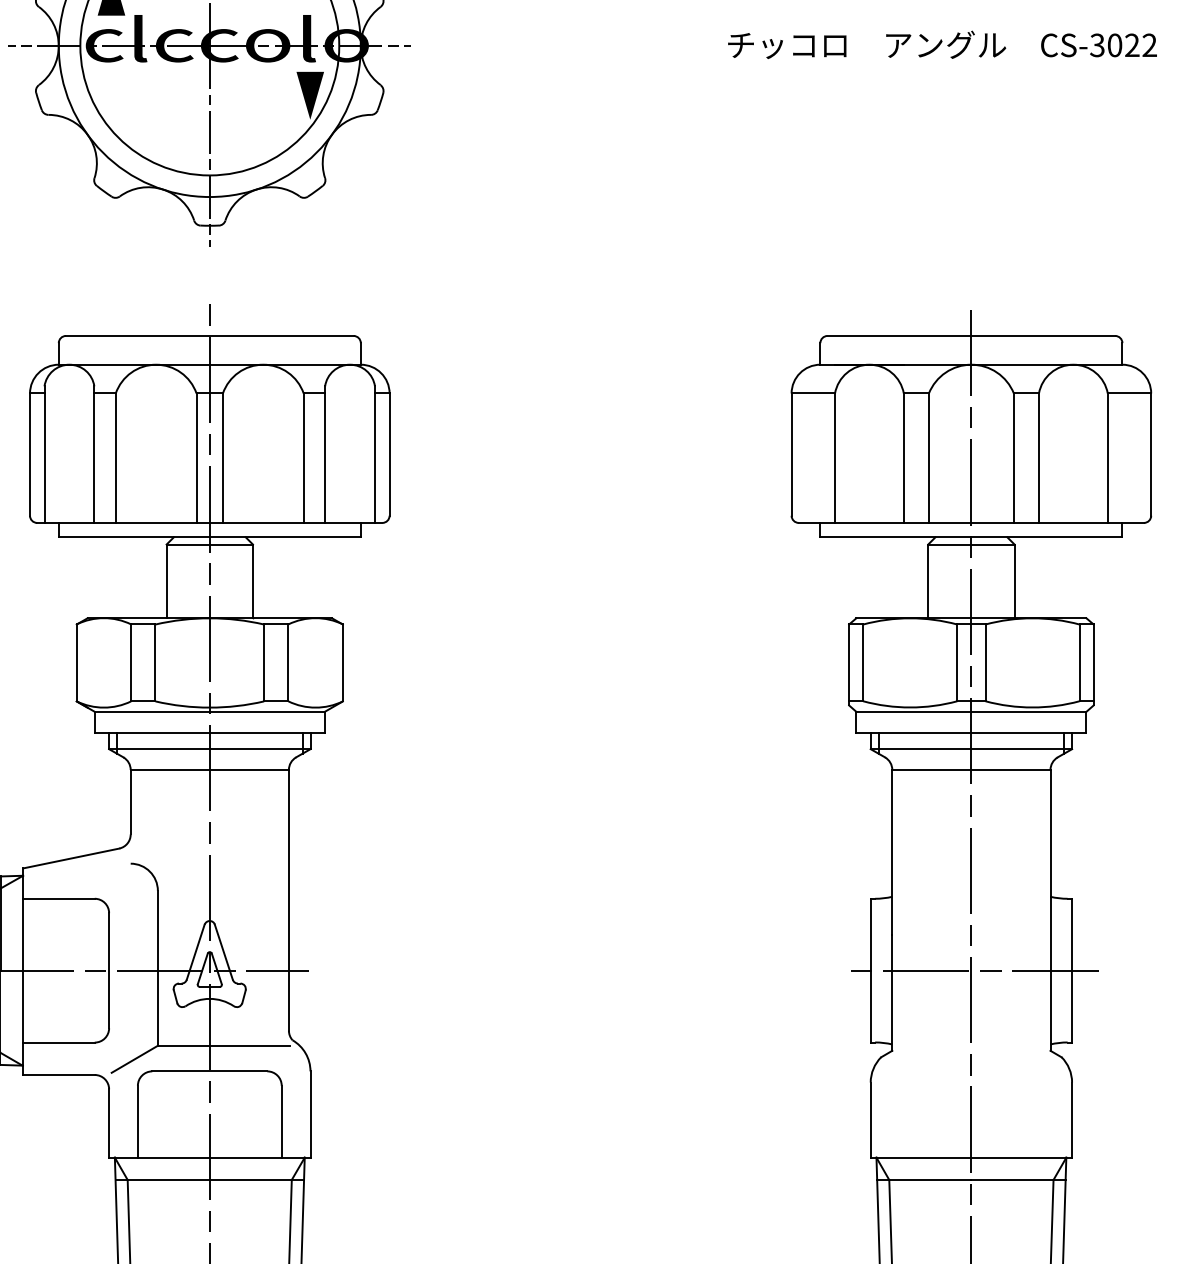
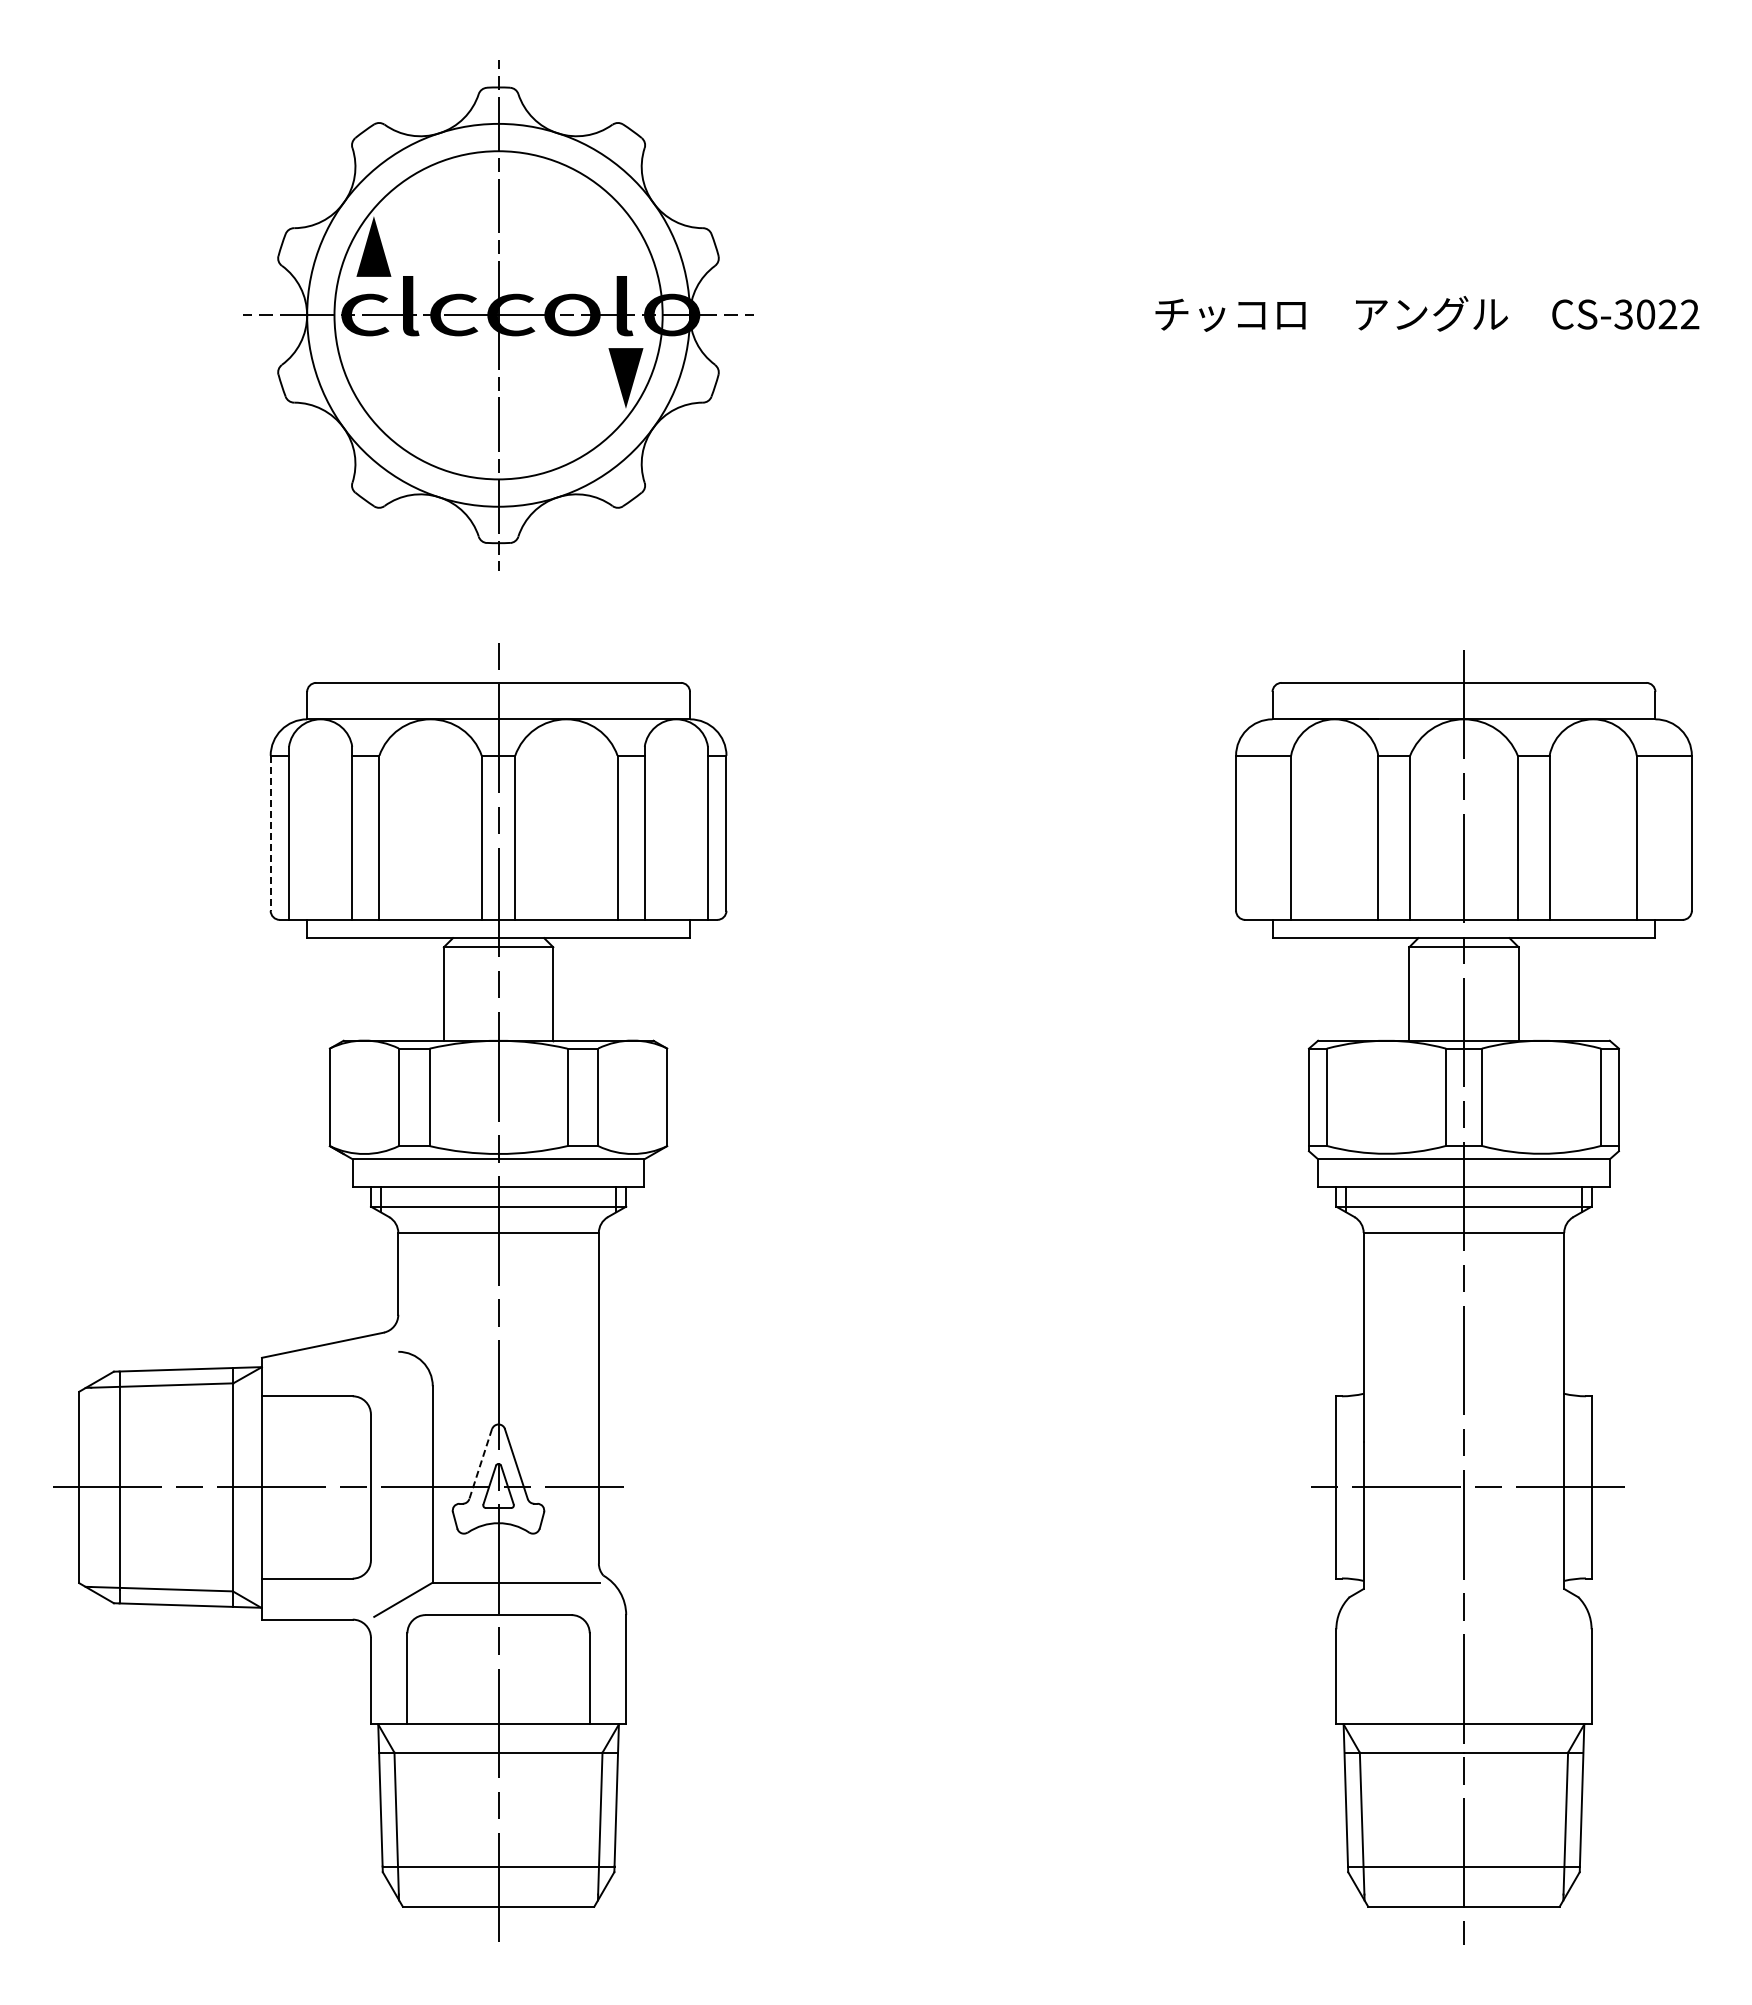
line: (29, 454) -> (270, 833), solid -> dashed
line: (195, 952) -> (480, 1464), solid -> dashed

